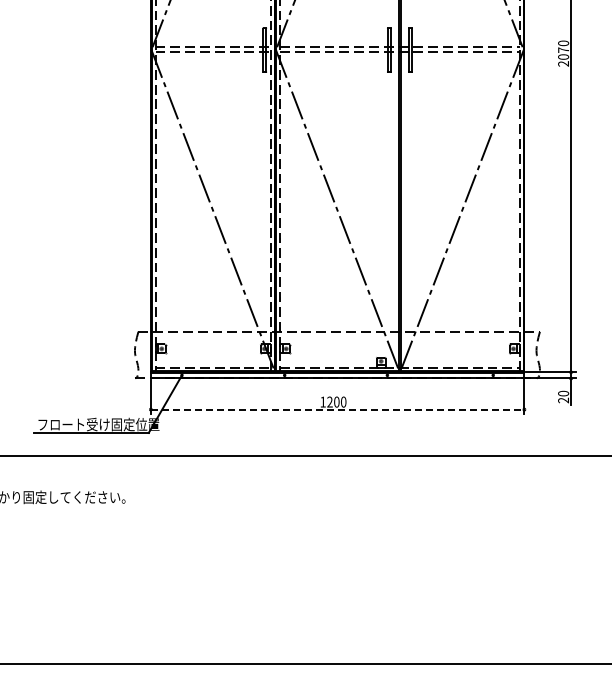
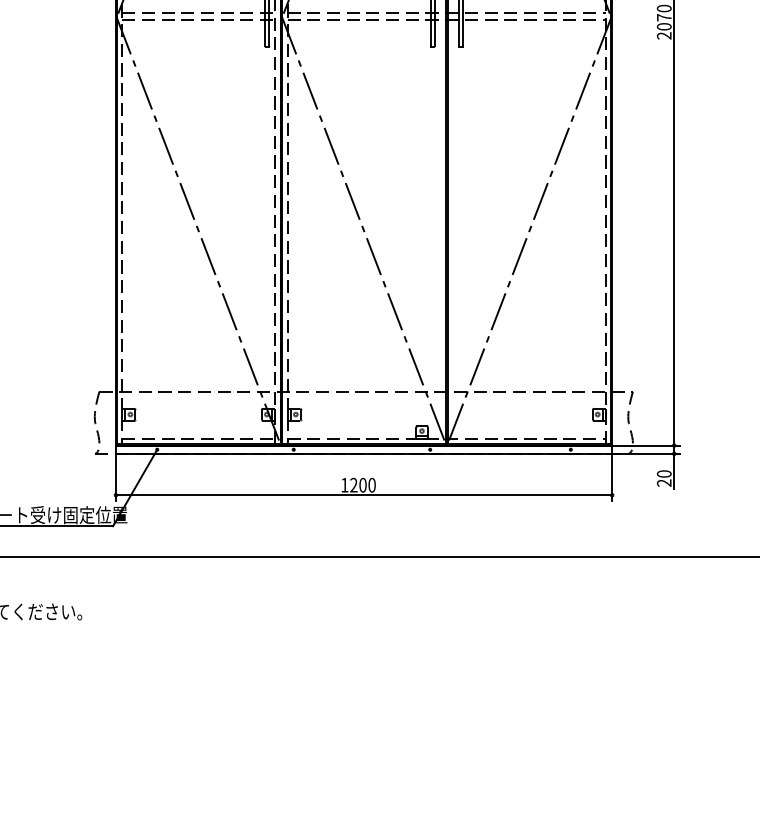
line: (337, 409) -> (363, 495), dashed -> solid

